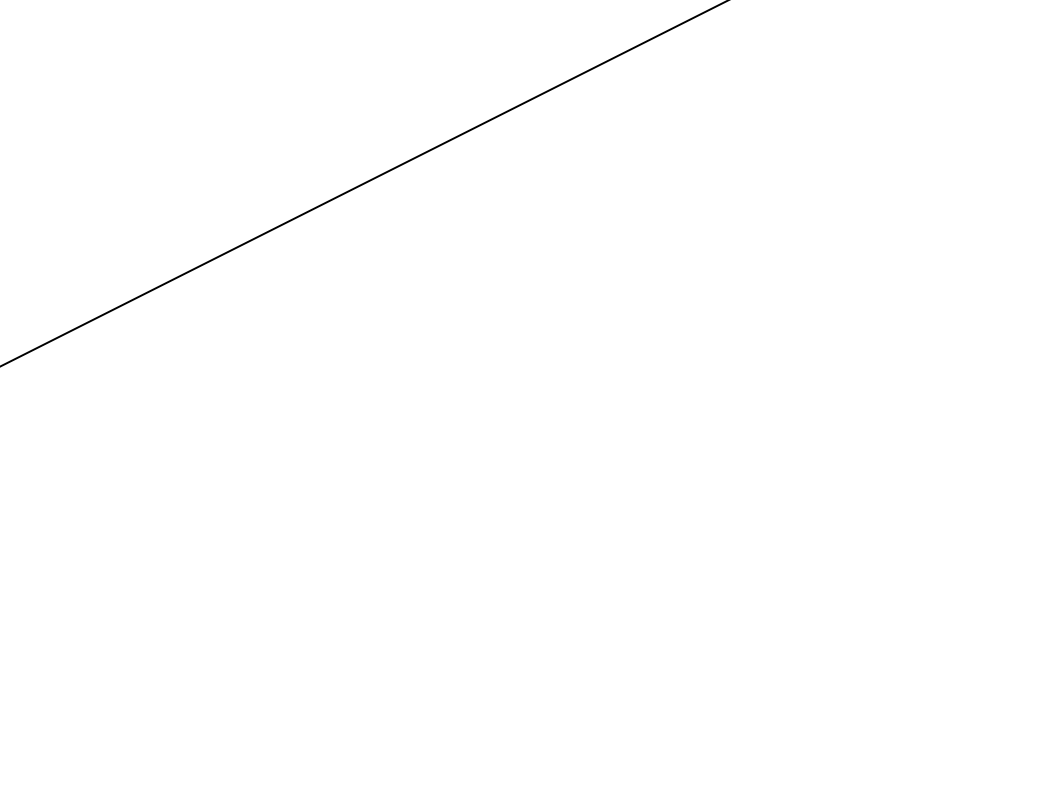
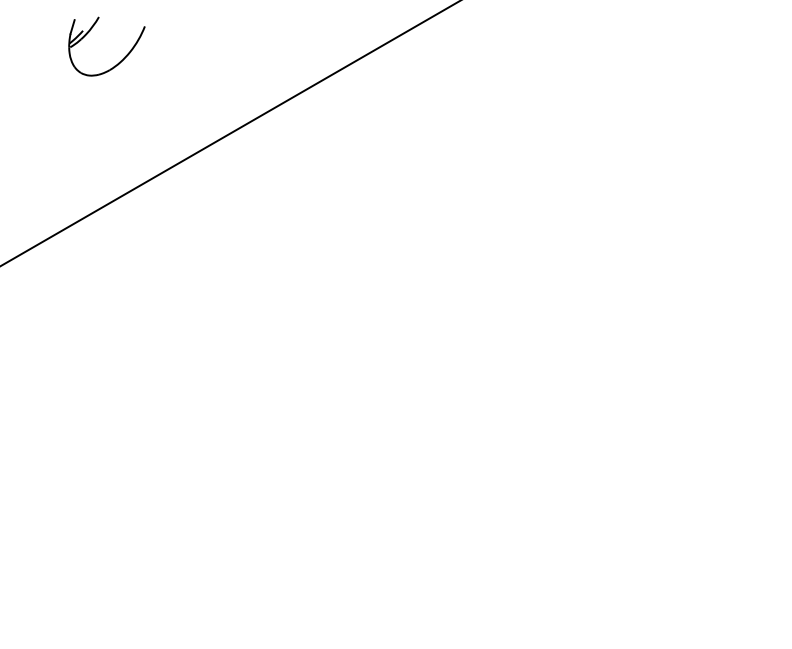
part: (205, 83) -> (120, 60), added

